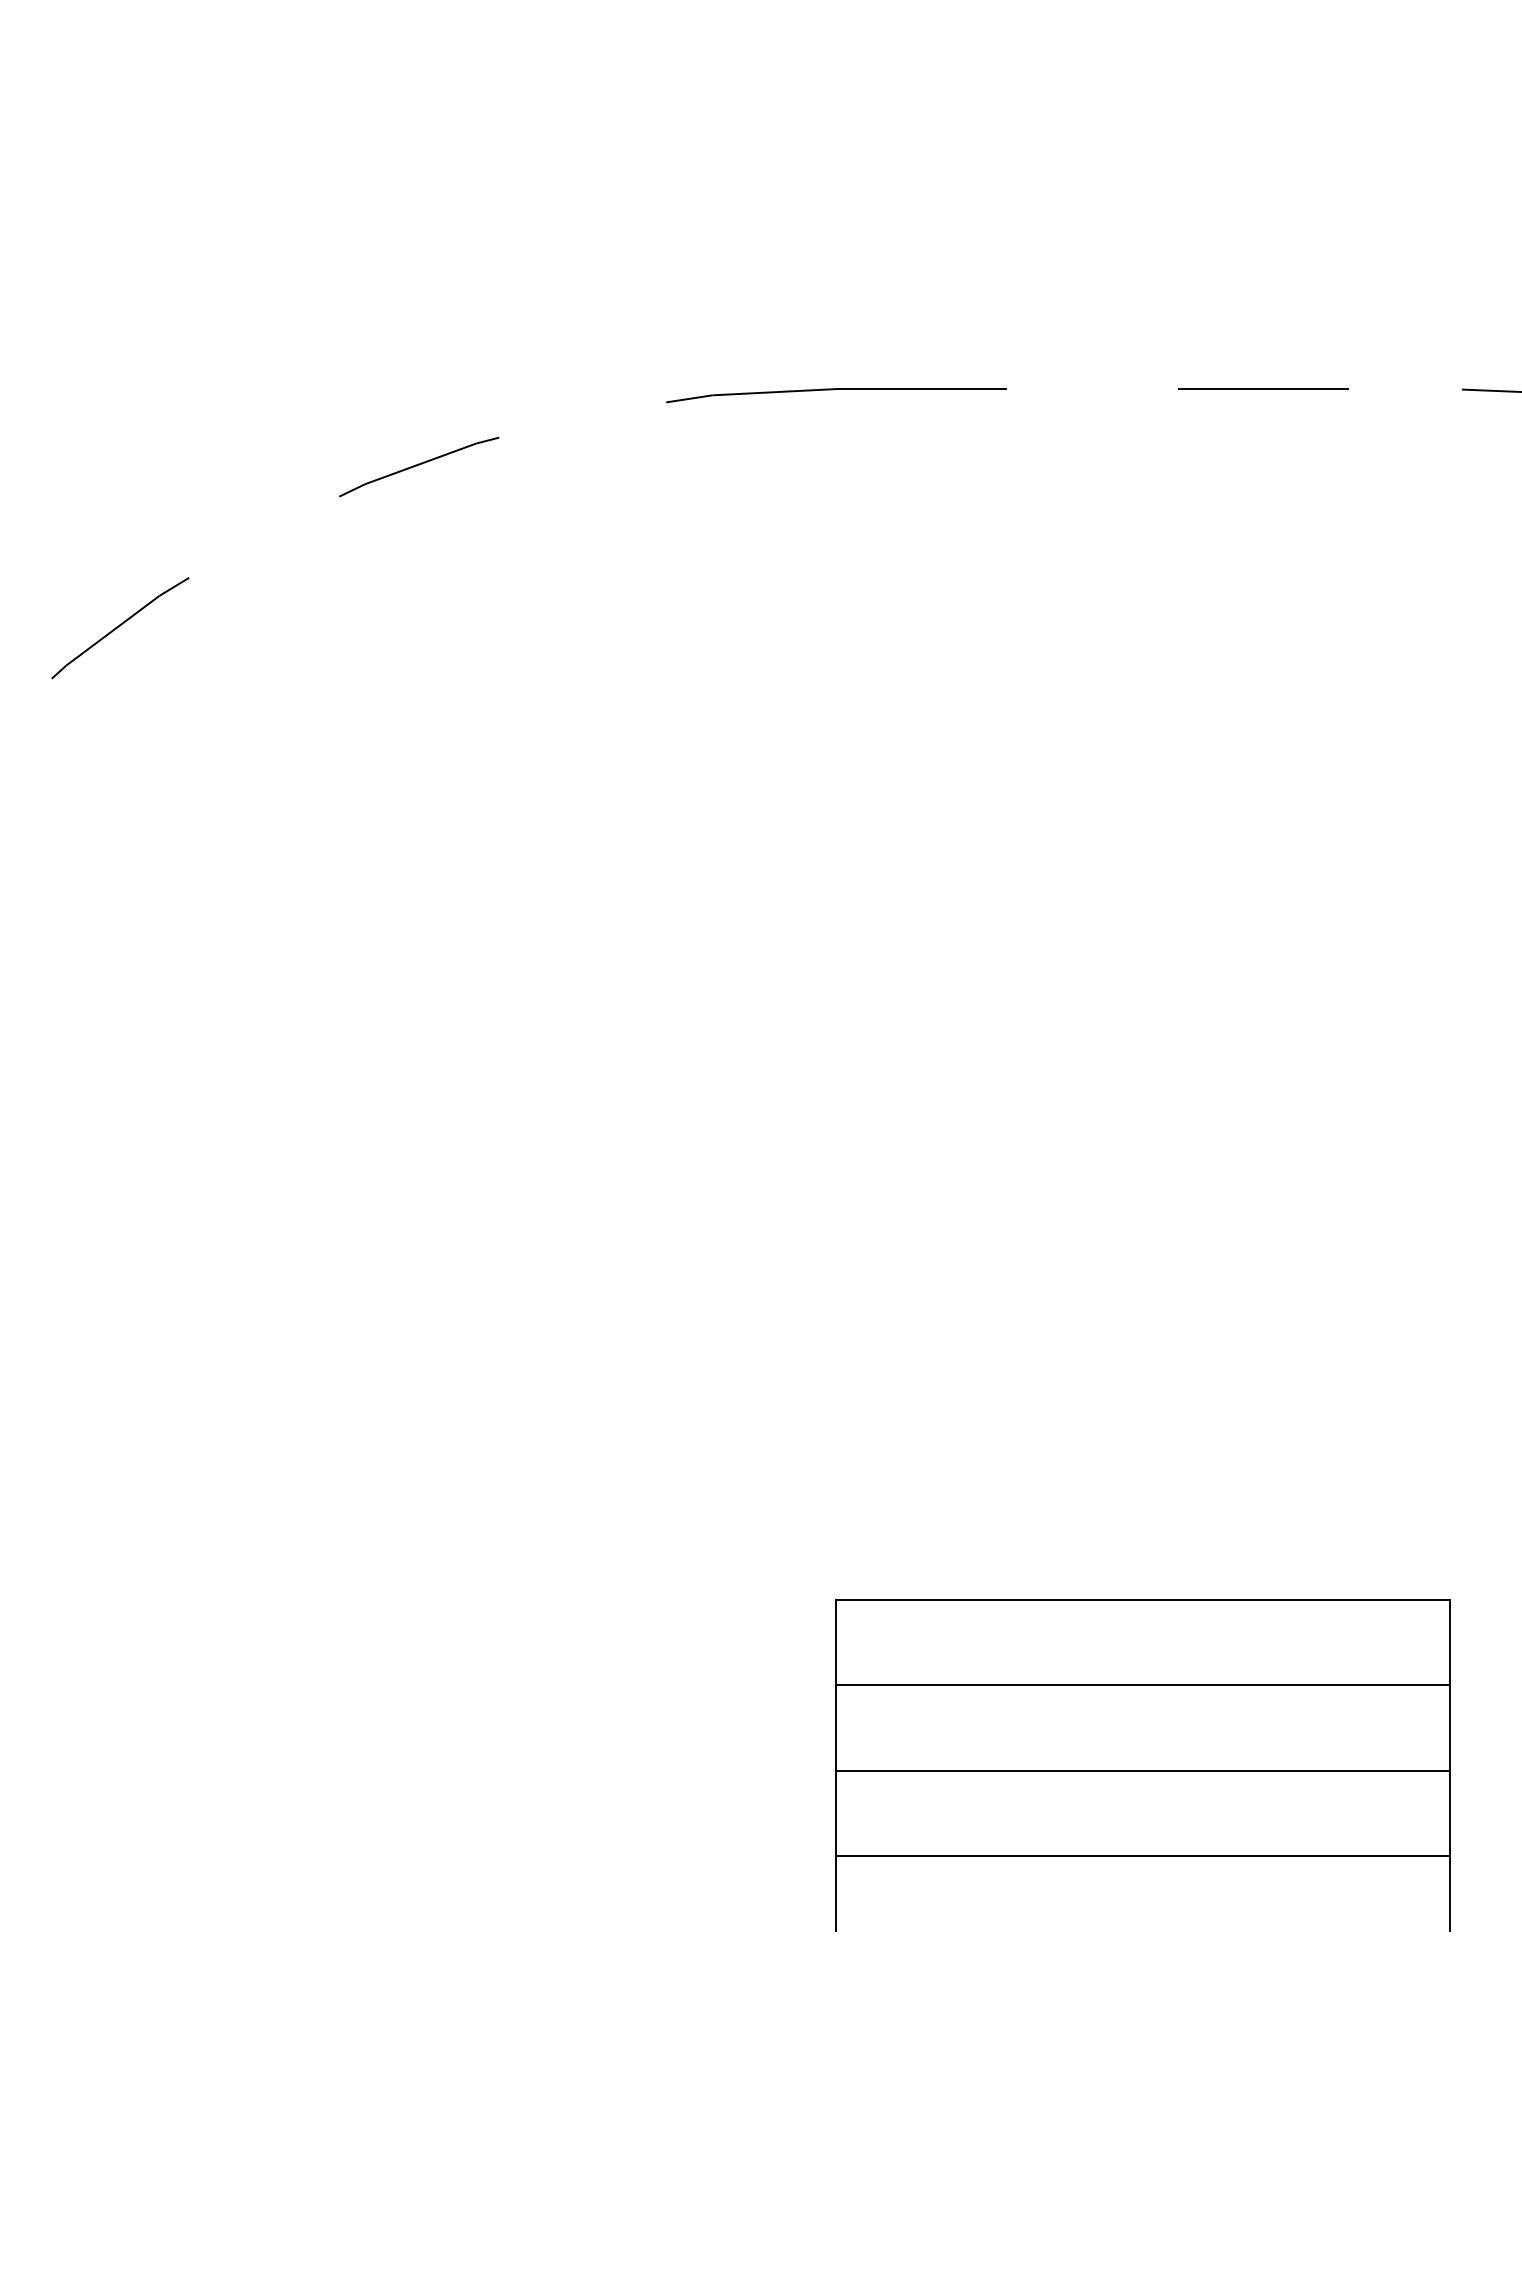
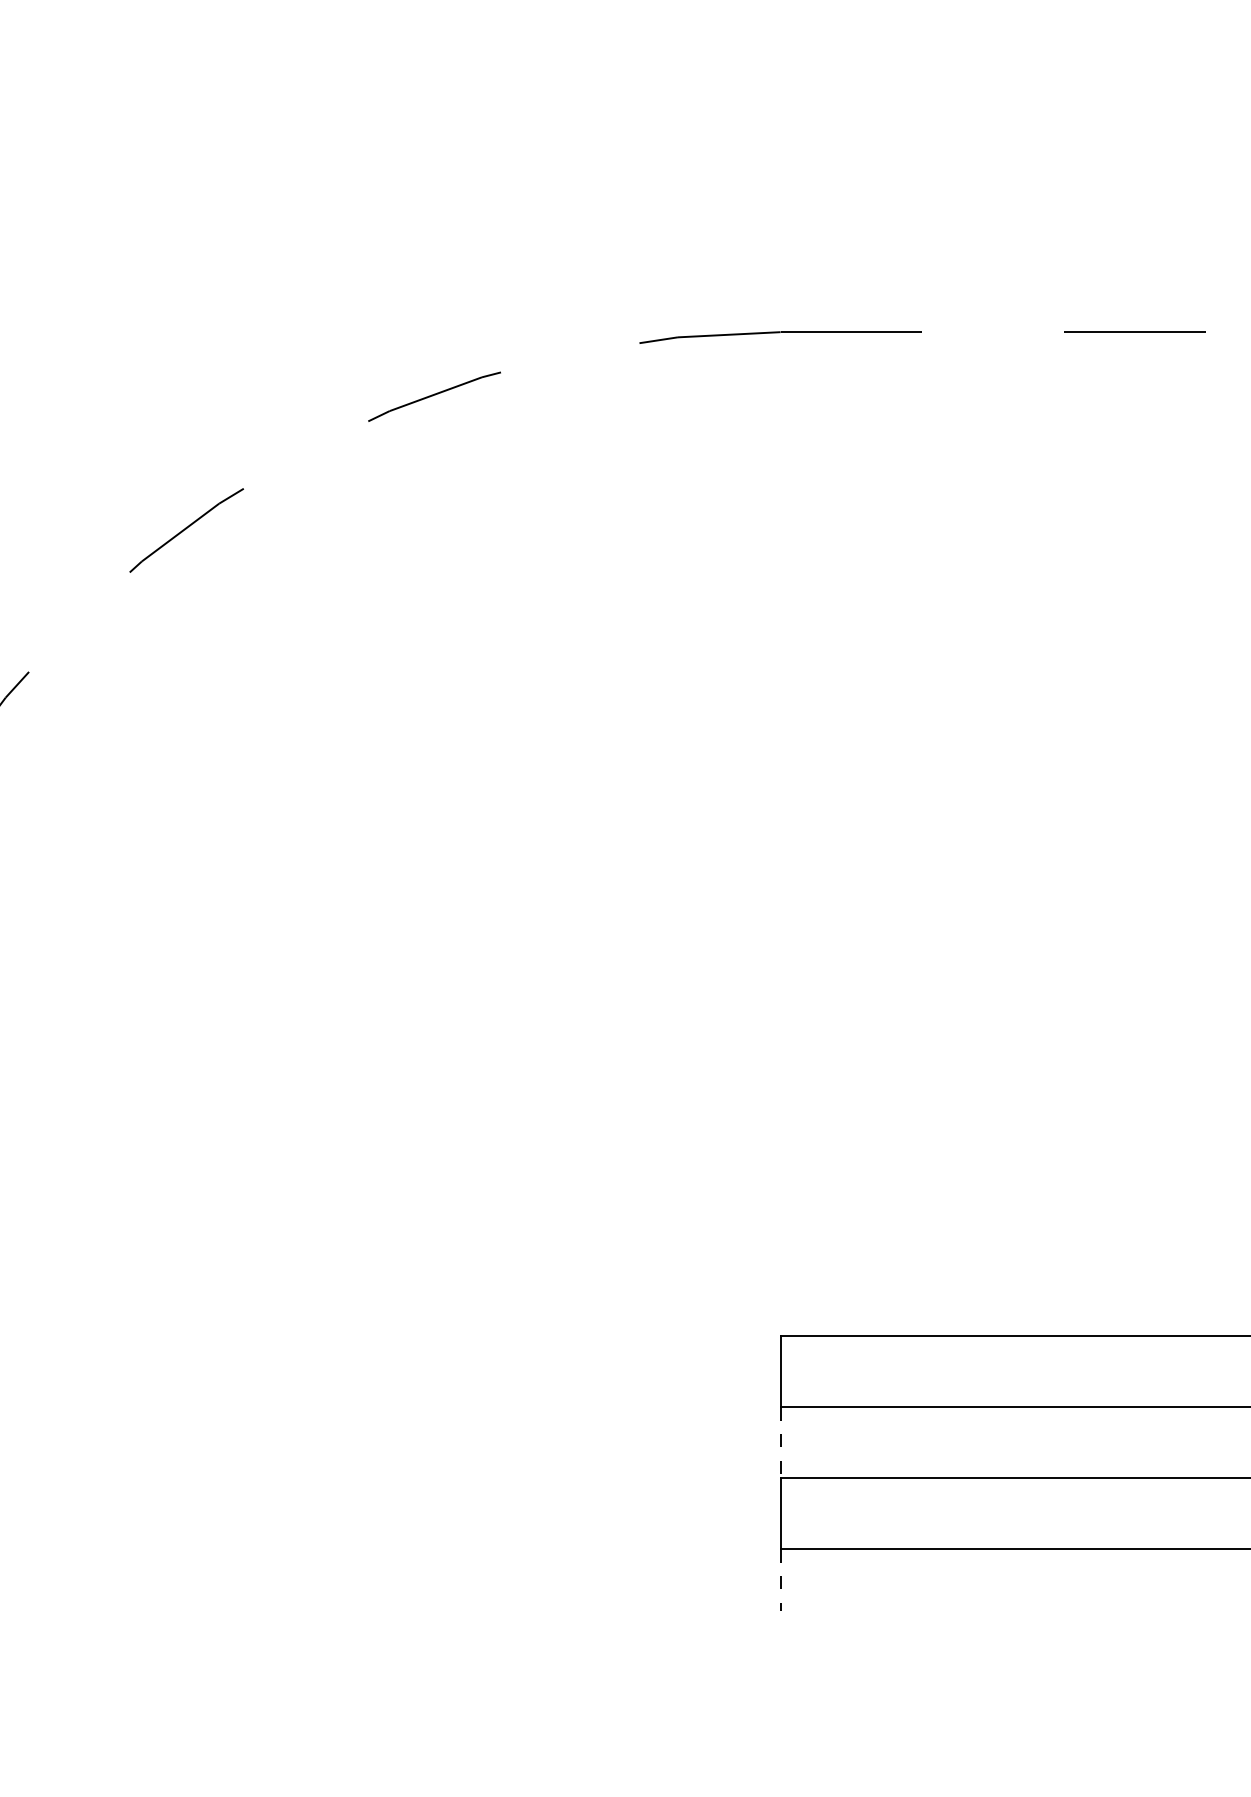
line: (836, 1727) -> (780, 1442), solid -> dashed
line: (836, 1893) -> (780, 1580), solid -> dashed

